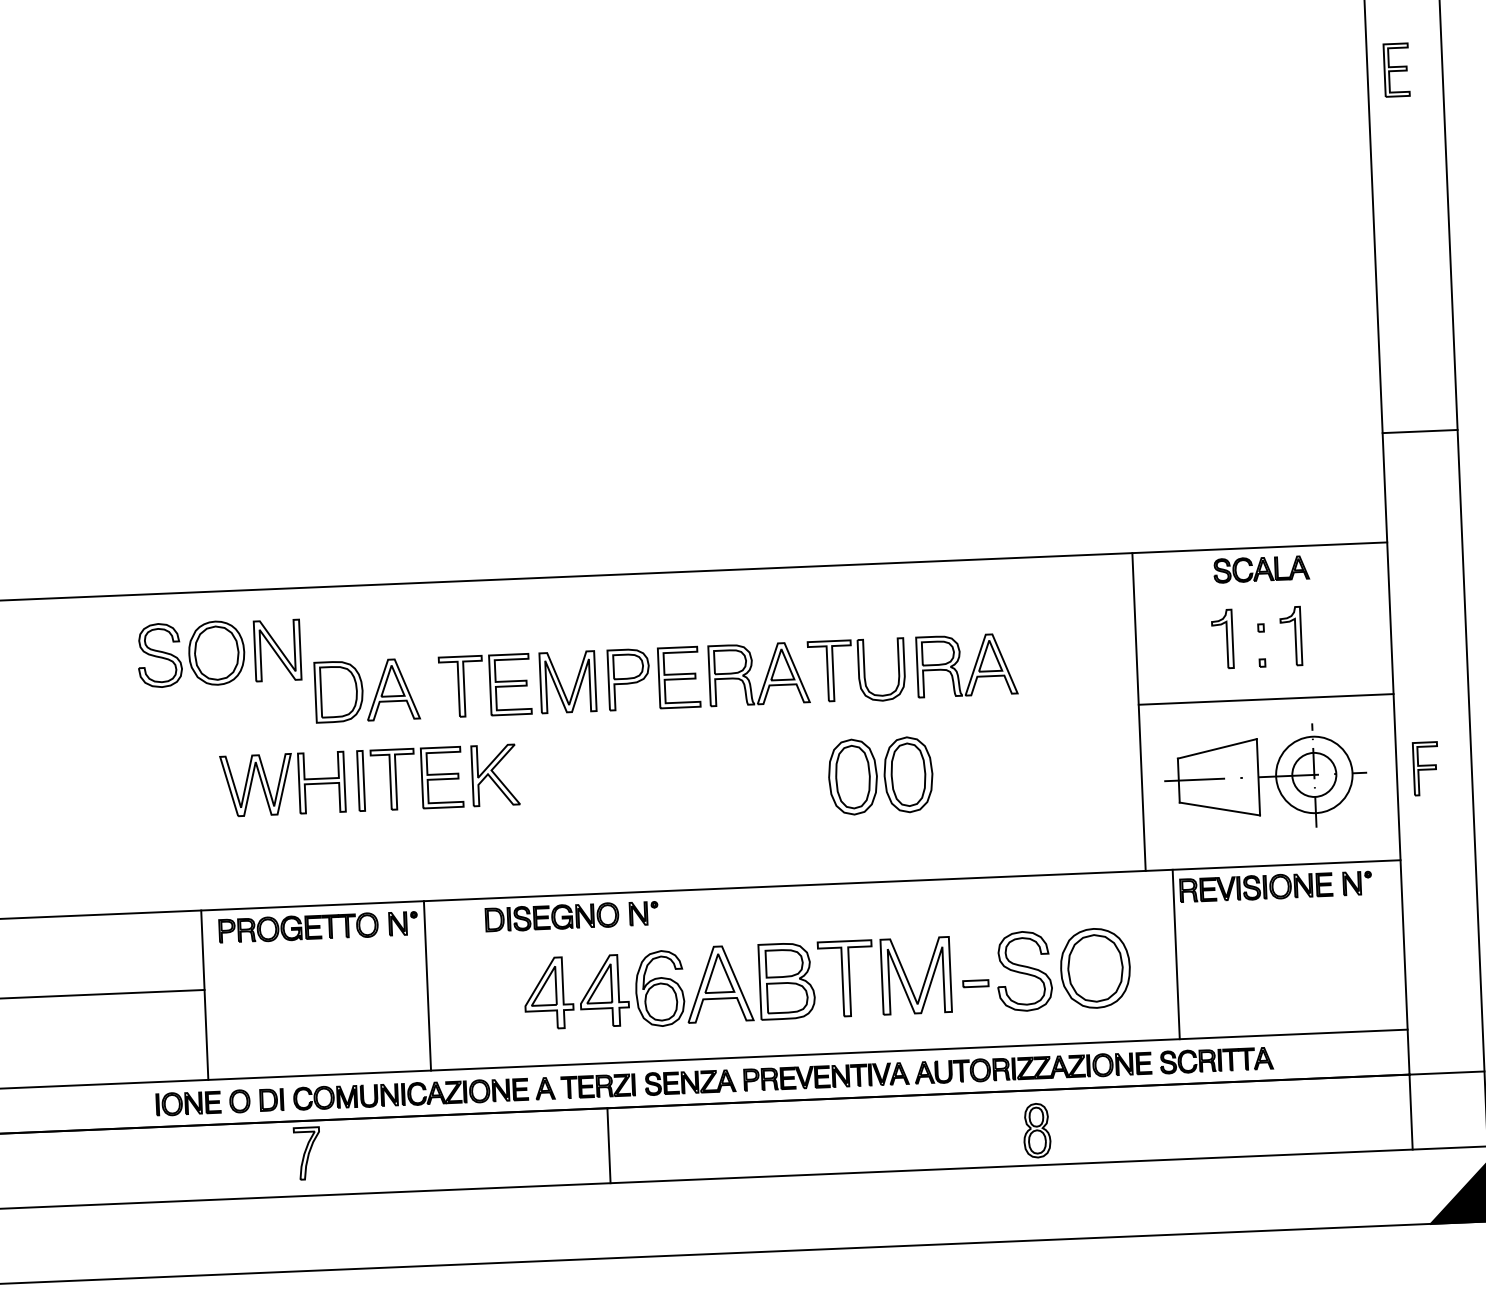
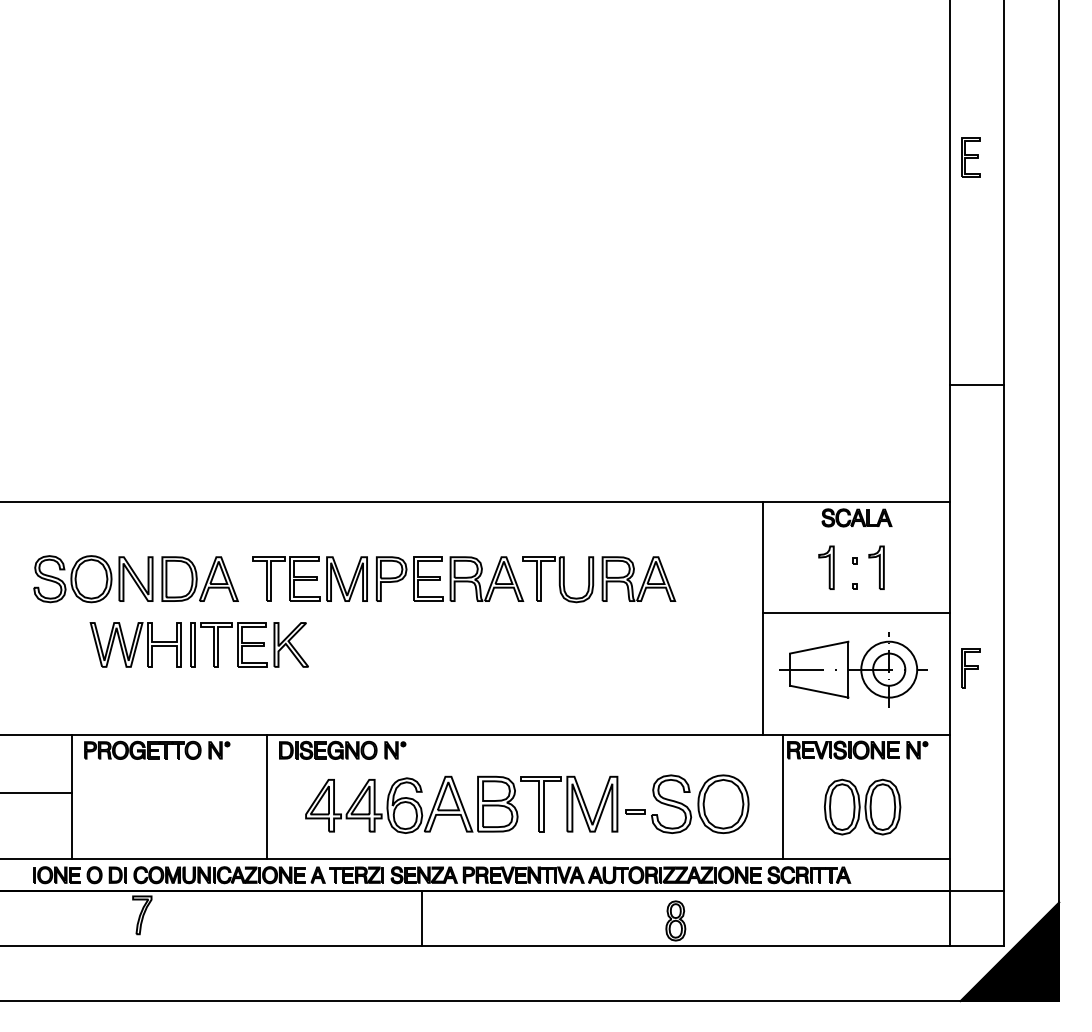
line: (1419, 432) -> (976, 385), moved
part: (219, 653) -> (93, 579), moved
part: (880, 775) -> (862, 806), moved
line: (427, 985) -> (267, 796), moved
line: (608, 1145) -> (421, 918), moved

